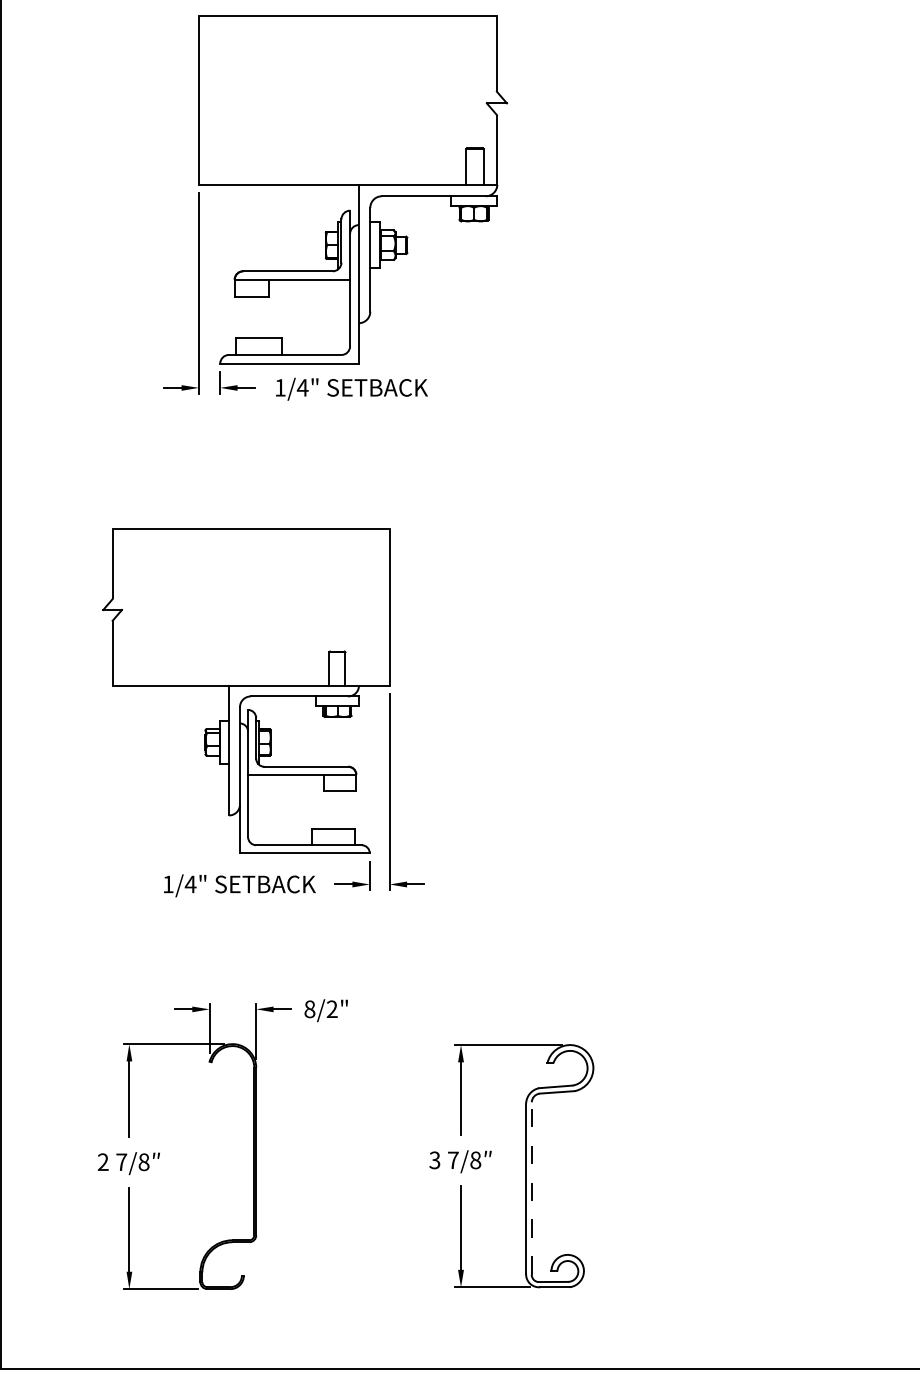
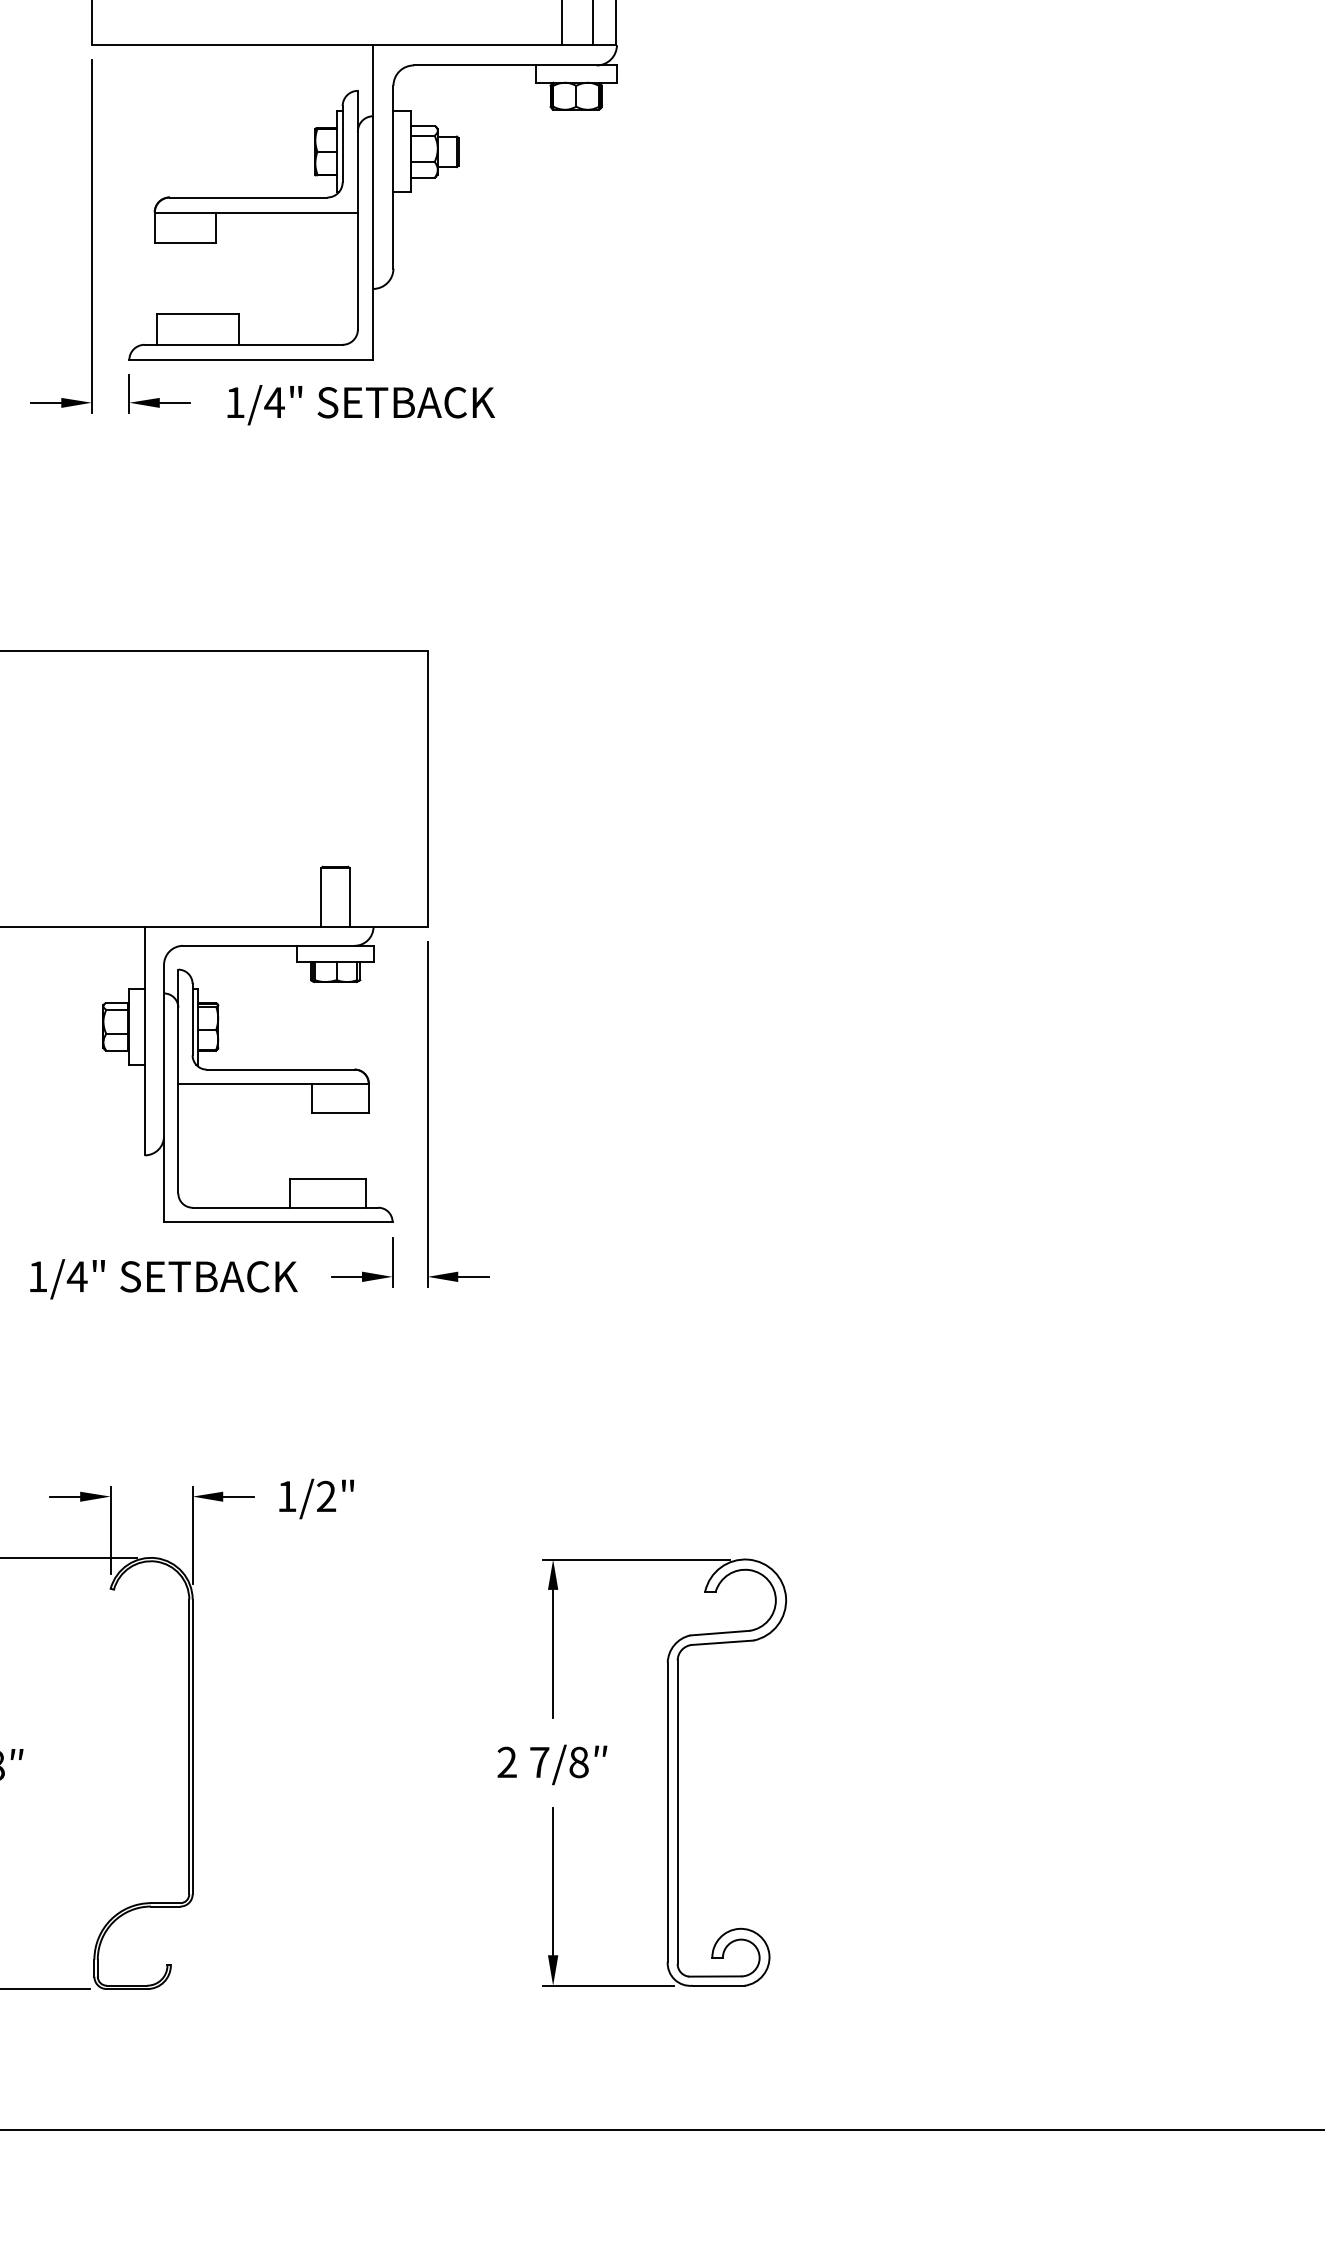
text: (309, 1009) -> (286, 1496), 8/2" -> 1/2"
text: (434, 1160) -> (506, 1762), 3 -> 2
line: (531, 1188) -> (677, 1811), dashed -> solid

